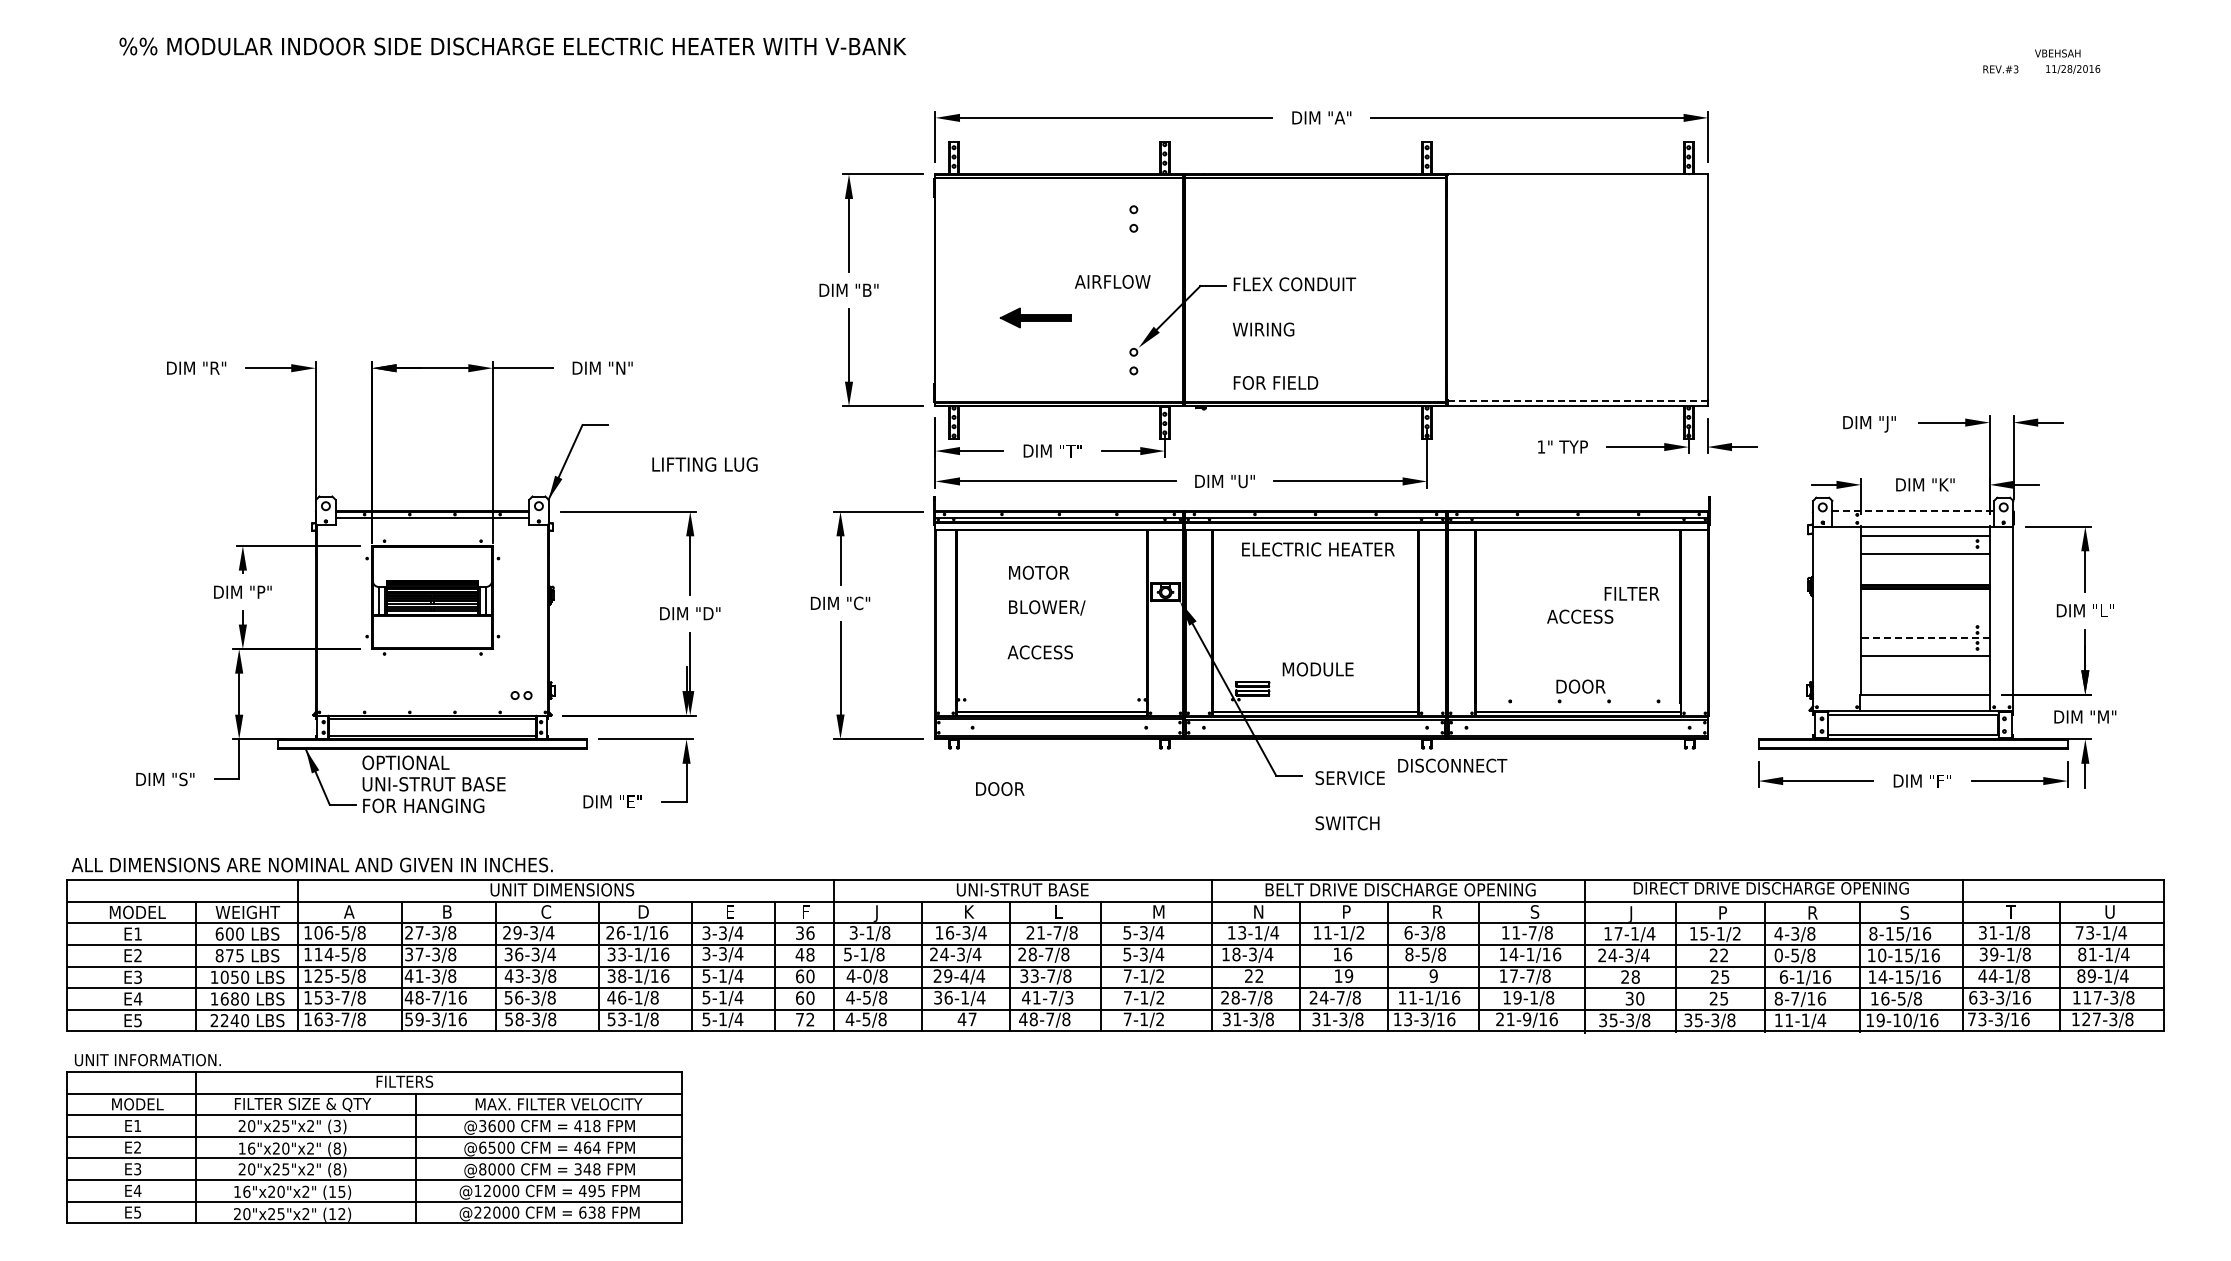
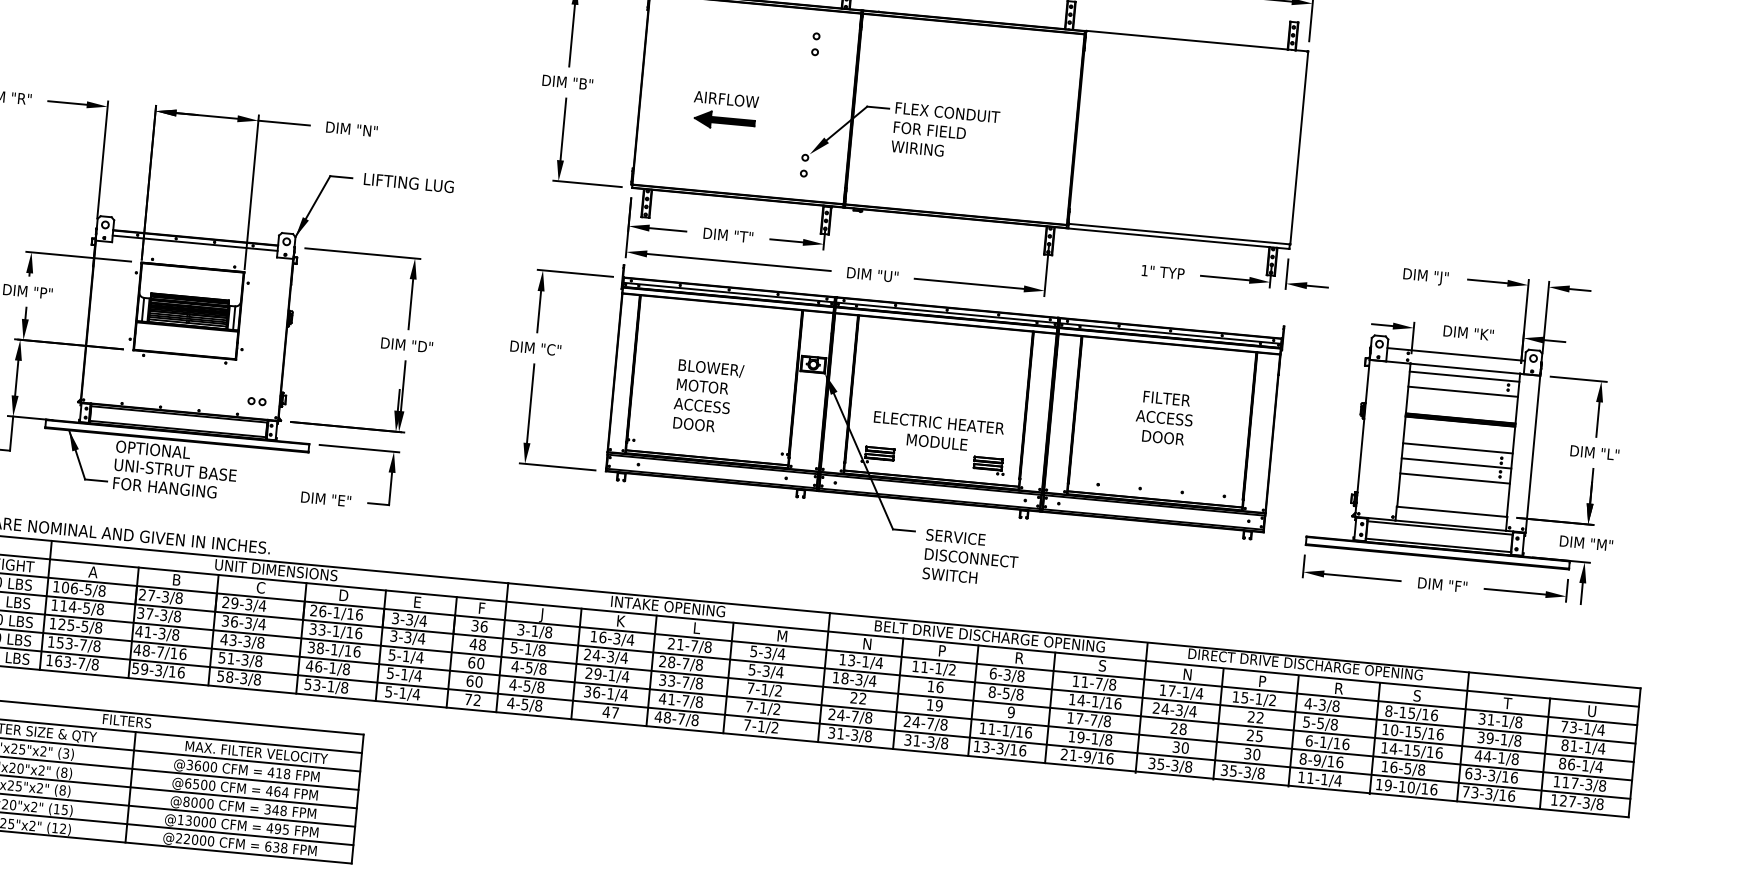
text: (1112, 281) -> (726, 99), moved
text: (1275, 382) -> (929, 129), moved
line: (1578, 400) -> (1180, 233), dashed -> solid
text: (704, 464) -> (408, 182), moved
line: (1913, 511) -> (1456, 354), dashed -> solid
text: (1318, 549) -> (939, 422), moved
text: (1039, 572) -> (703, 386), moved
text: (1631, 593) -> (1166, 398), moved
line: (1924, 620) -> (1457, 448), added
line: (1924, 637) -> (1455, 462), dashed -> solid
text: (1580, 686) -> (1162, 437), moved
part: (1380, 691) -> (988, 465), added
text: (1452, 765) -> (971, 557), moved
text: (1000, 788) -> (694, 424), moved
text: (1022, 889) -> (668, 606), UNI-STRUT BASE -> INTAKE OPENING
text: (1633, 913) -> (1186, 674), J -> N
text: (1778, 955) -> (1306, 722), 0-5/8 -> 5-5/8
text: (867, 975) -> (529, 667), 4-0/8 -> 4-5/8
text: (964, 975) -> (611, 674), 29-4/4 -> 29-1/4
text: (2091, 975) -> (1571, 763), 89-1/4 -> 86-1/4
text: (519, 997) -> (231, 658), 56-3/8 -> 51-3/8
text: (1069, 997) -> (699, 701), 41-7/3 -> 41-7/8
text: (1235, 997) -> (840, 715), 28-7/8 -> 24-7/8
text: (1718, 998) -> (1251, 754), 25 -> 30
text: (1795, 998) -> (1317, 760), 8-7/16 -> 8-9/16
text: (487, 1191) -> (188, 821), @12000 -> @13000

